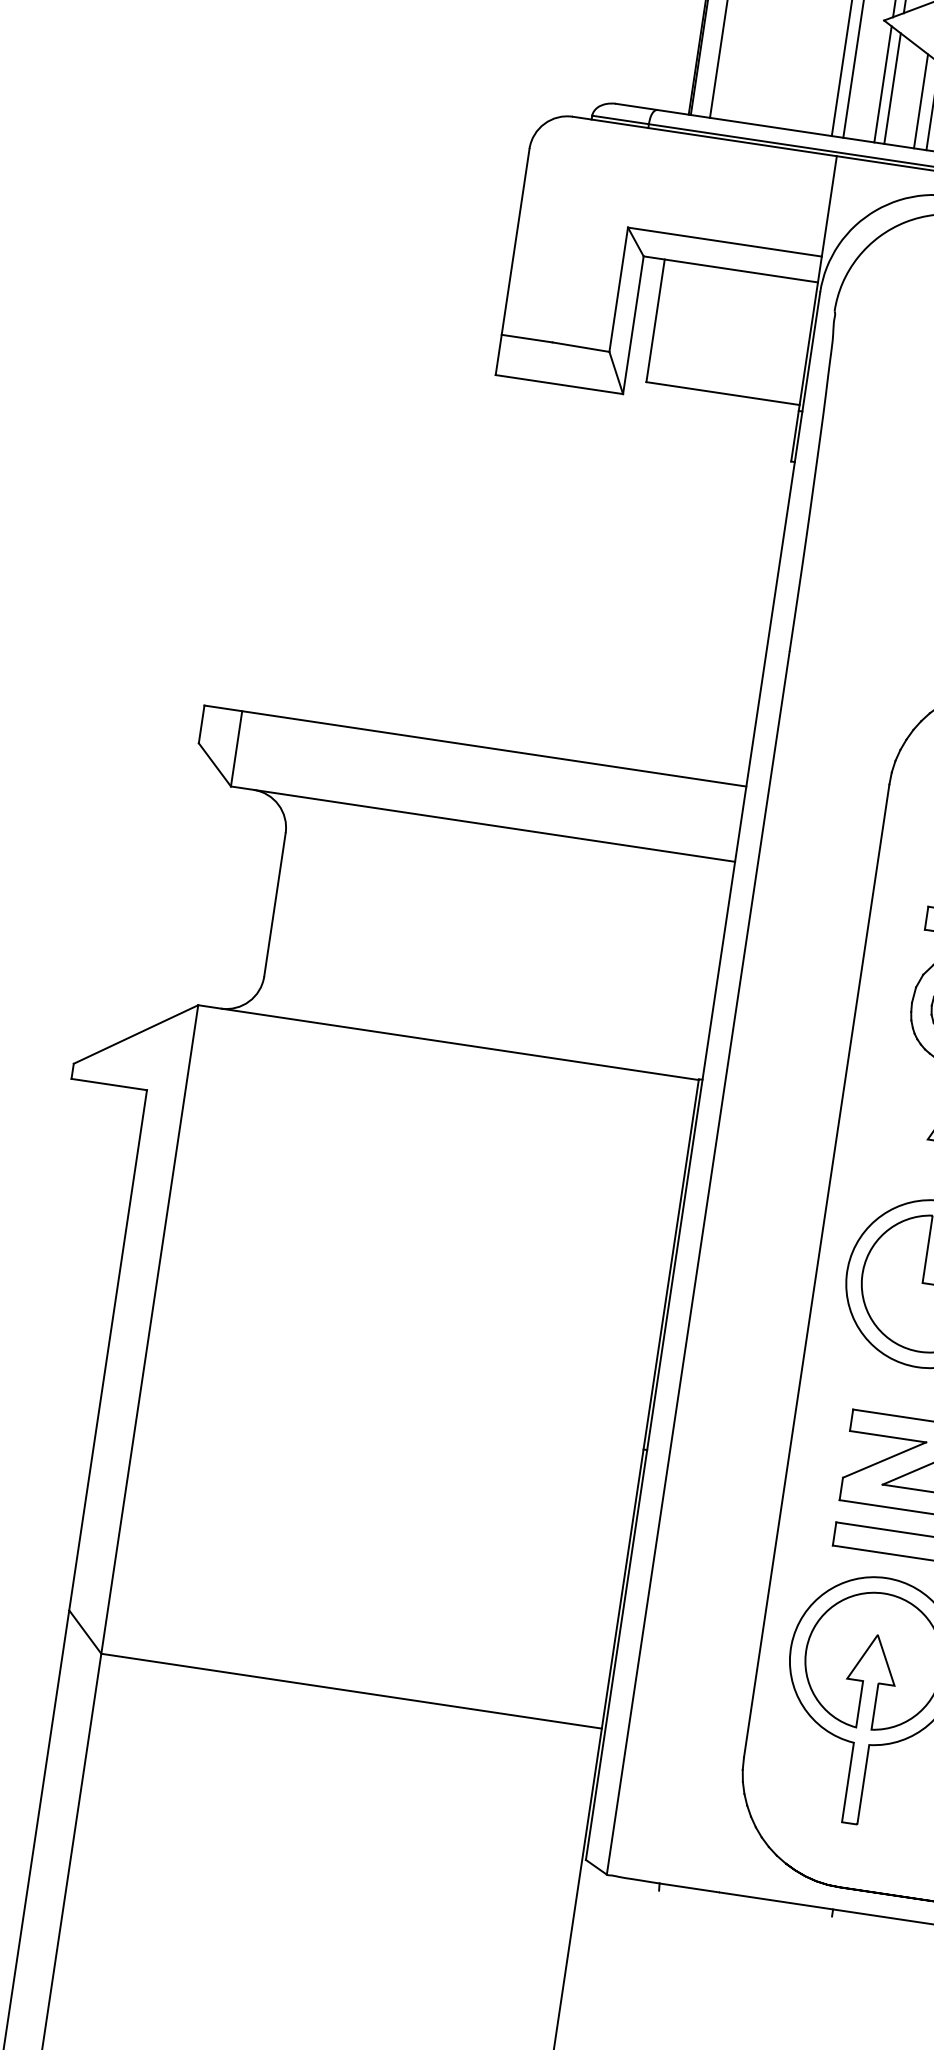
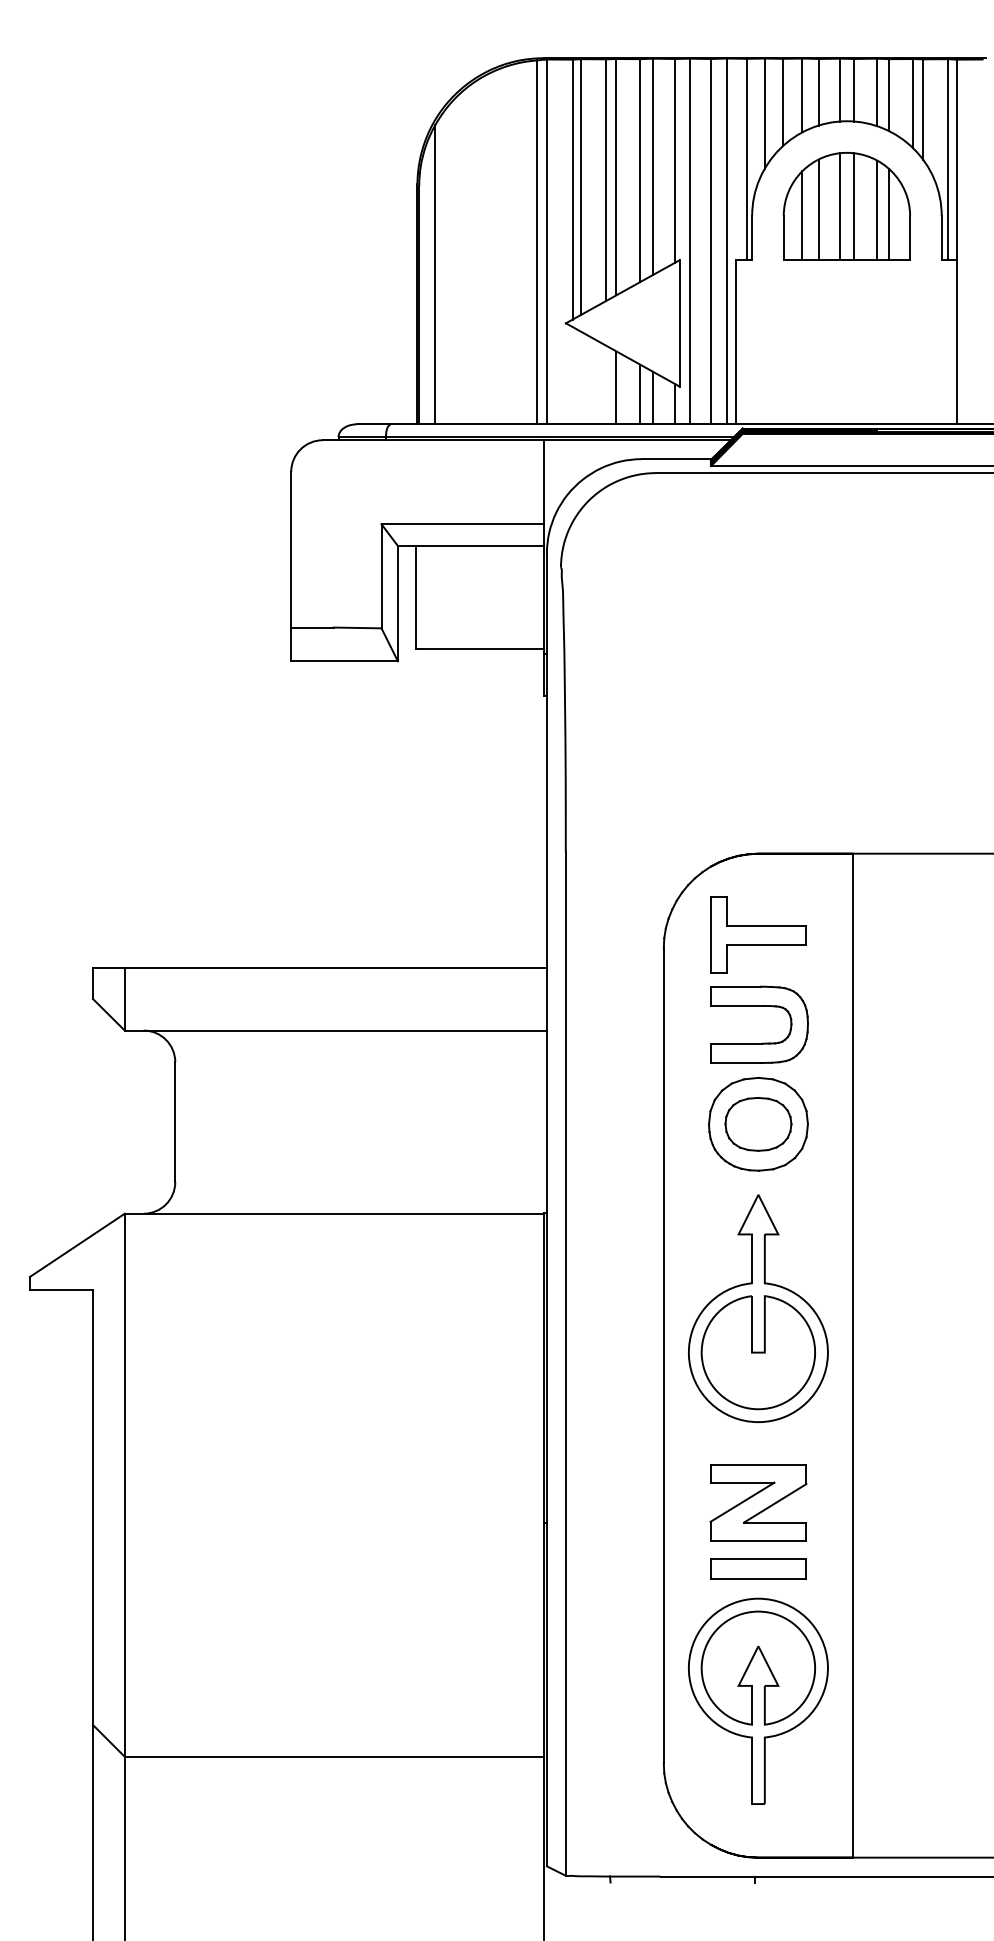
line: (882, 84) -> (572, 375), removed
line: (893, 88) -> (581, 377), removed
line: (921, 100) -> (606, 384), removed

